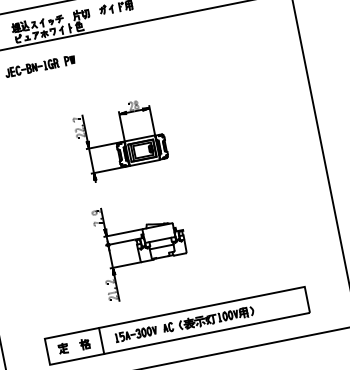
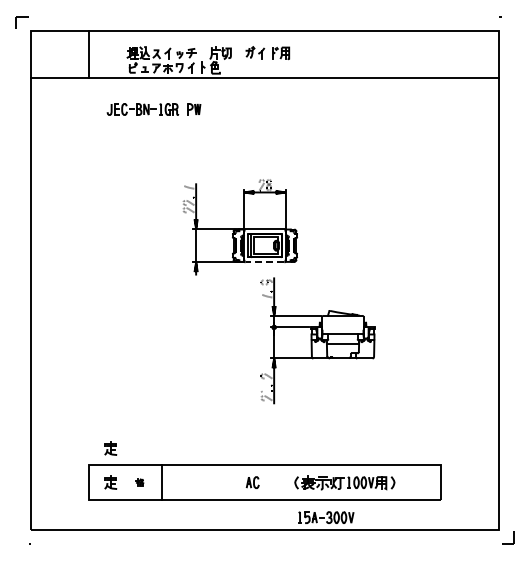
line: (144, 163) -> (264, 262), solid -> dashed
part: (142, 248) -> (317, 340), moved
part: (216, 317) -> (344, 482), moved
part: (58, 323) -> (110, 448), added
part: (136, 333) -> (326, 517), moved
part: (84, 344) -> (139, 482), size x0.6

